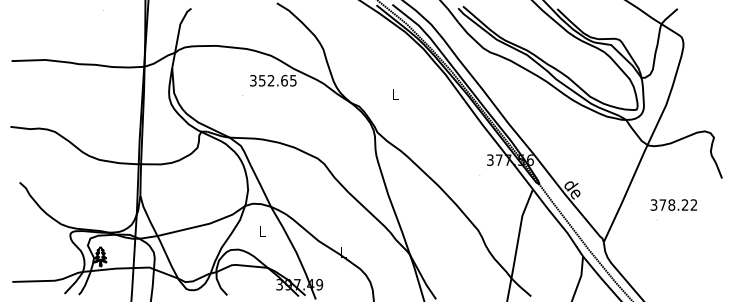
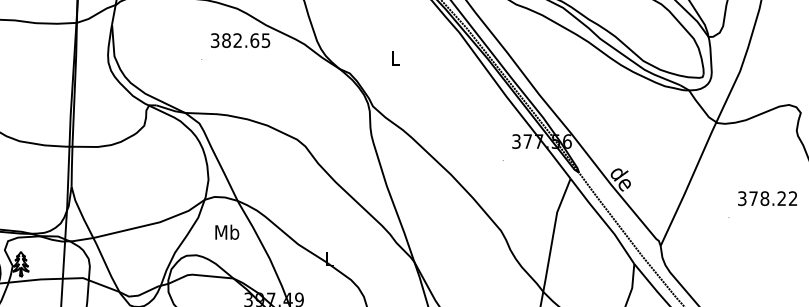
text: (261, 80) -> (225, 40), 352.65 -> 382.65
text: (673, 204) -> (767, 197), moved
text: (262, 231) -> (226, 232), L -> Mb

